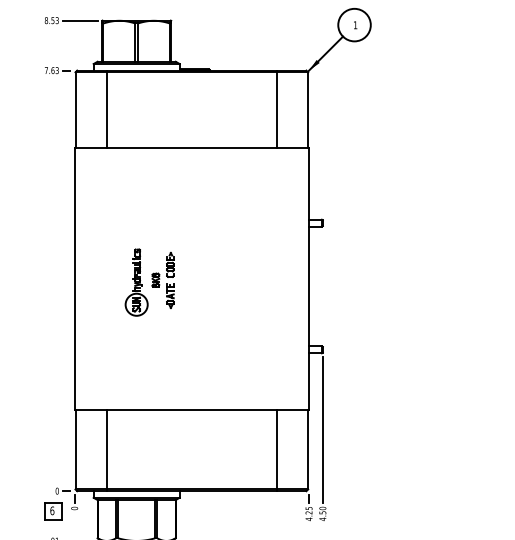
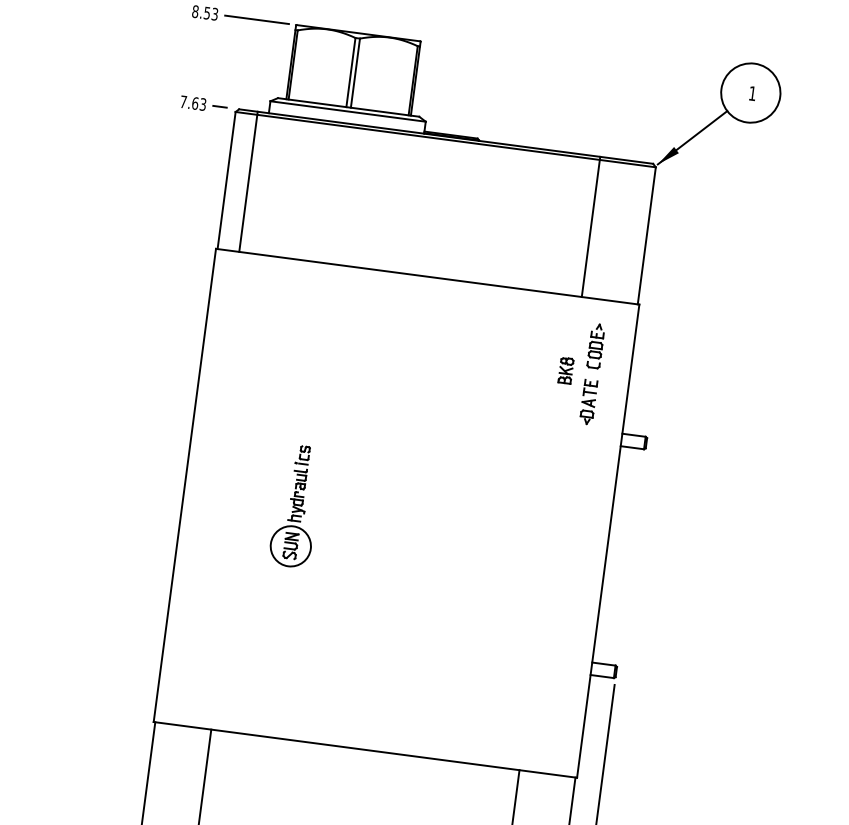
line: (106, 109) -> (248, 181), moved
part: (162, 279) -> (578, 370), moved

